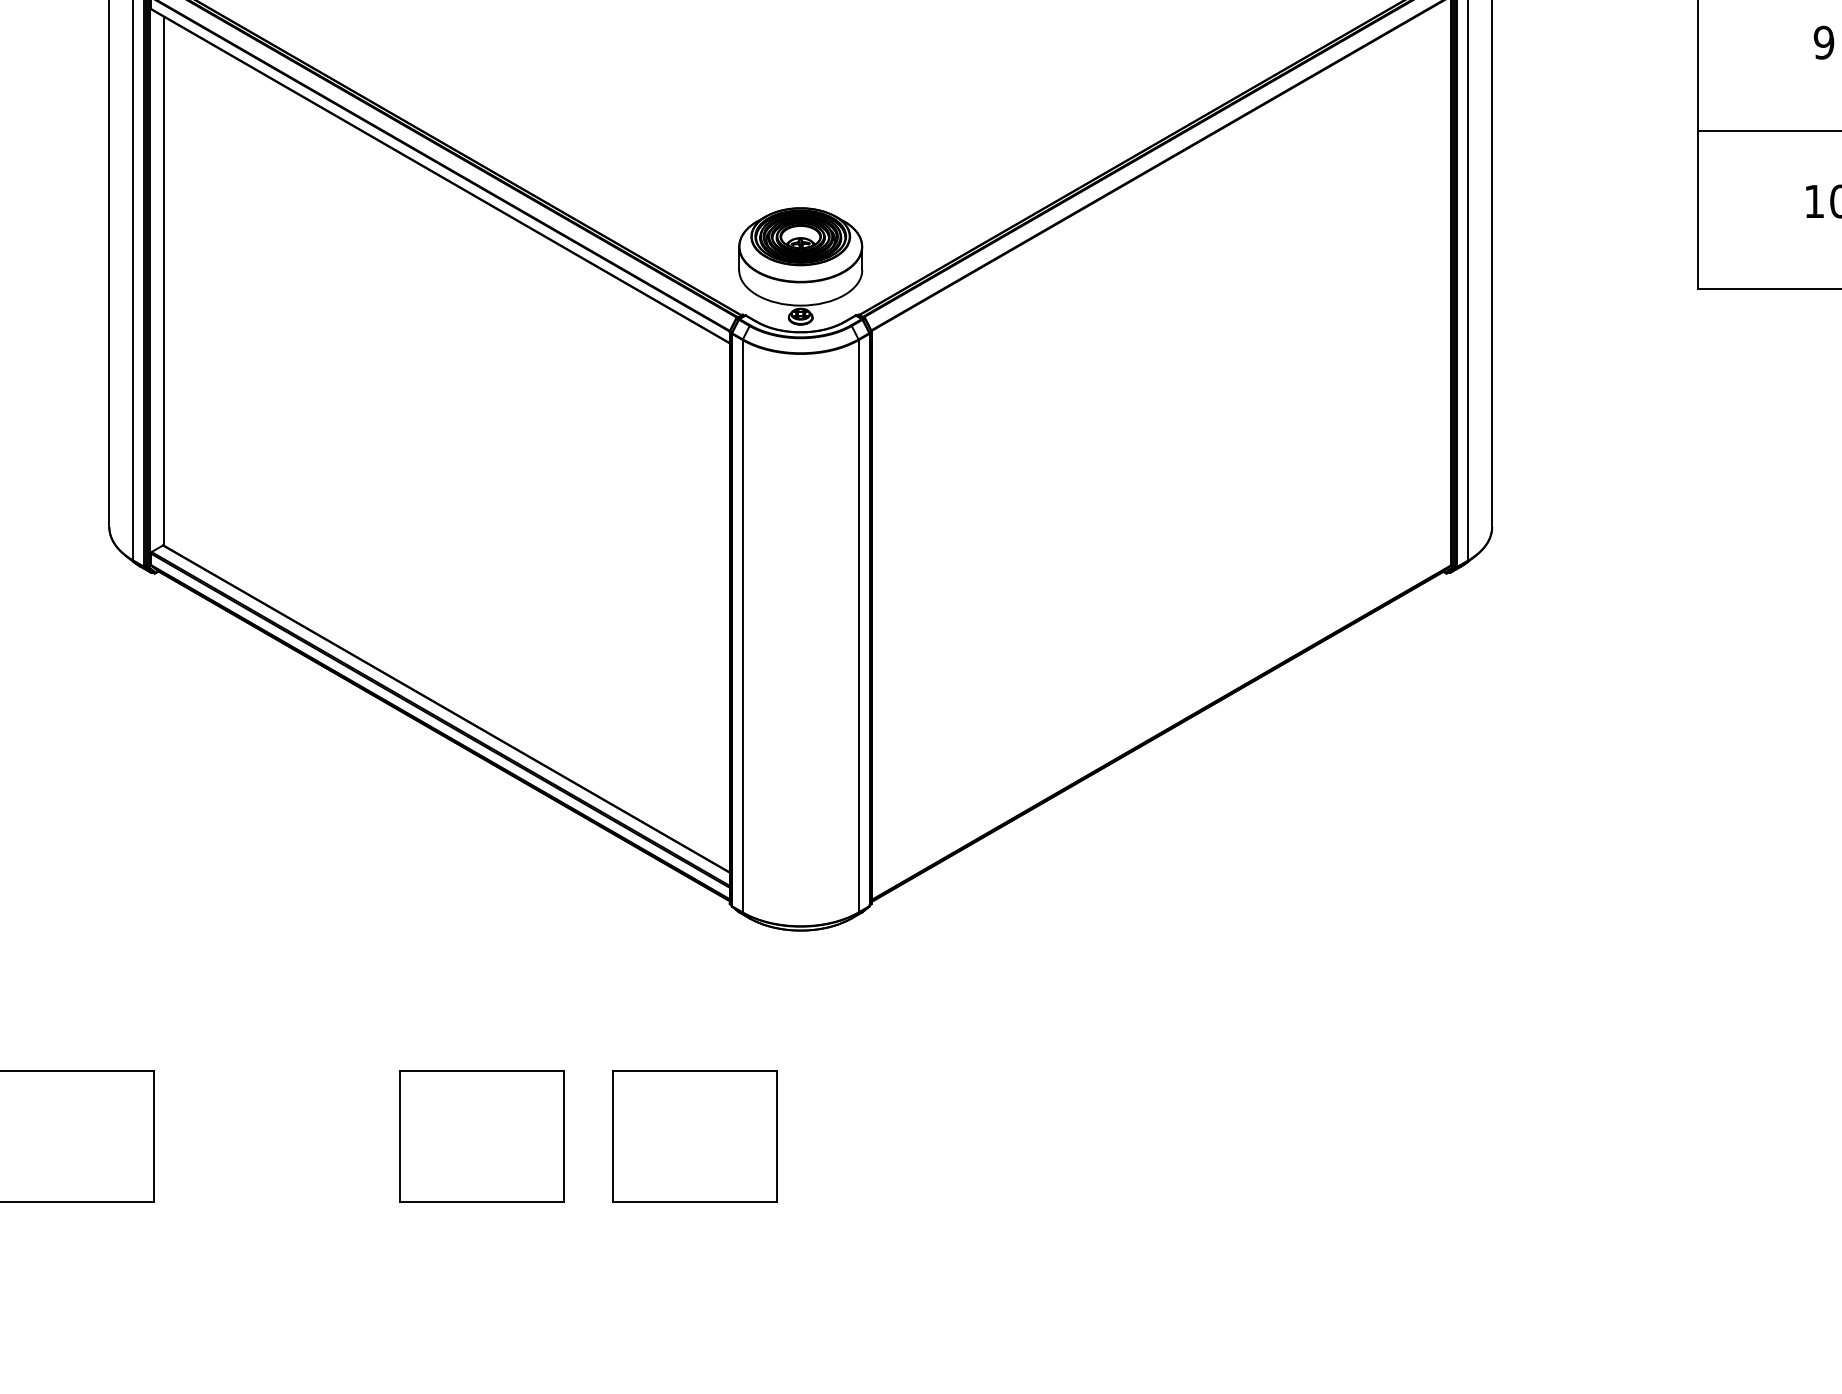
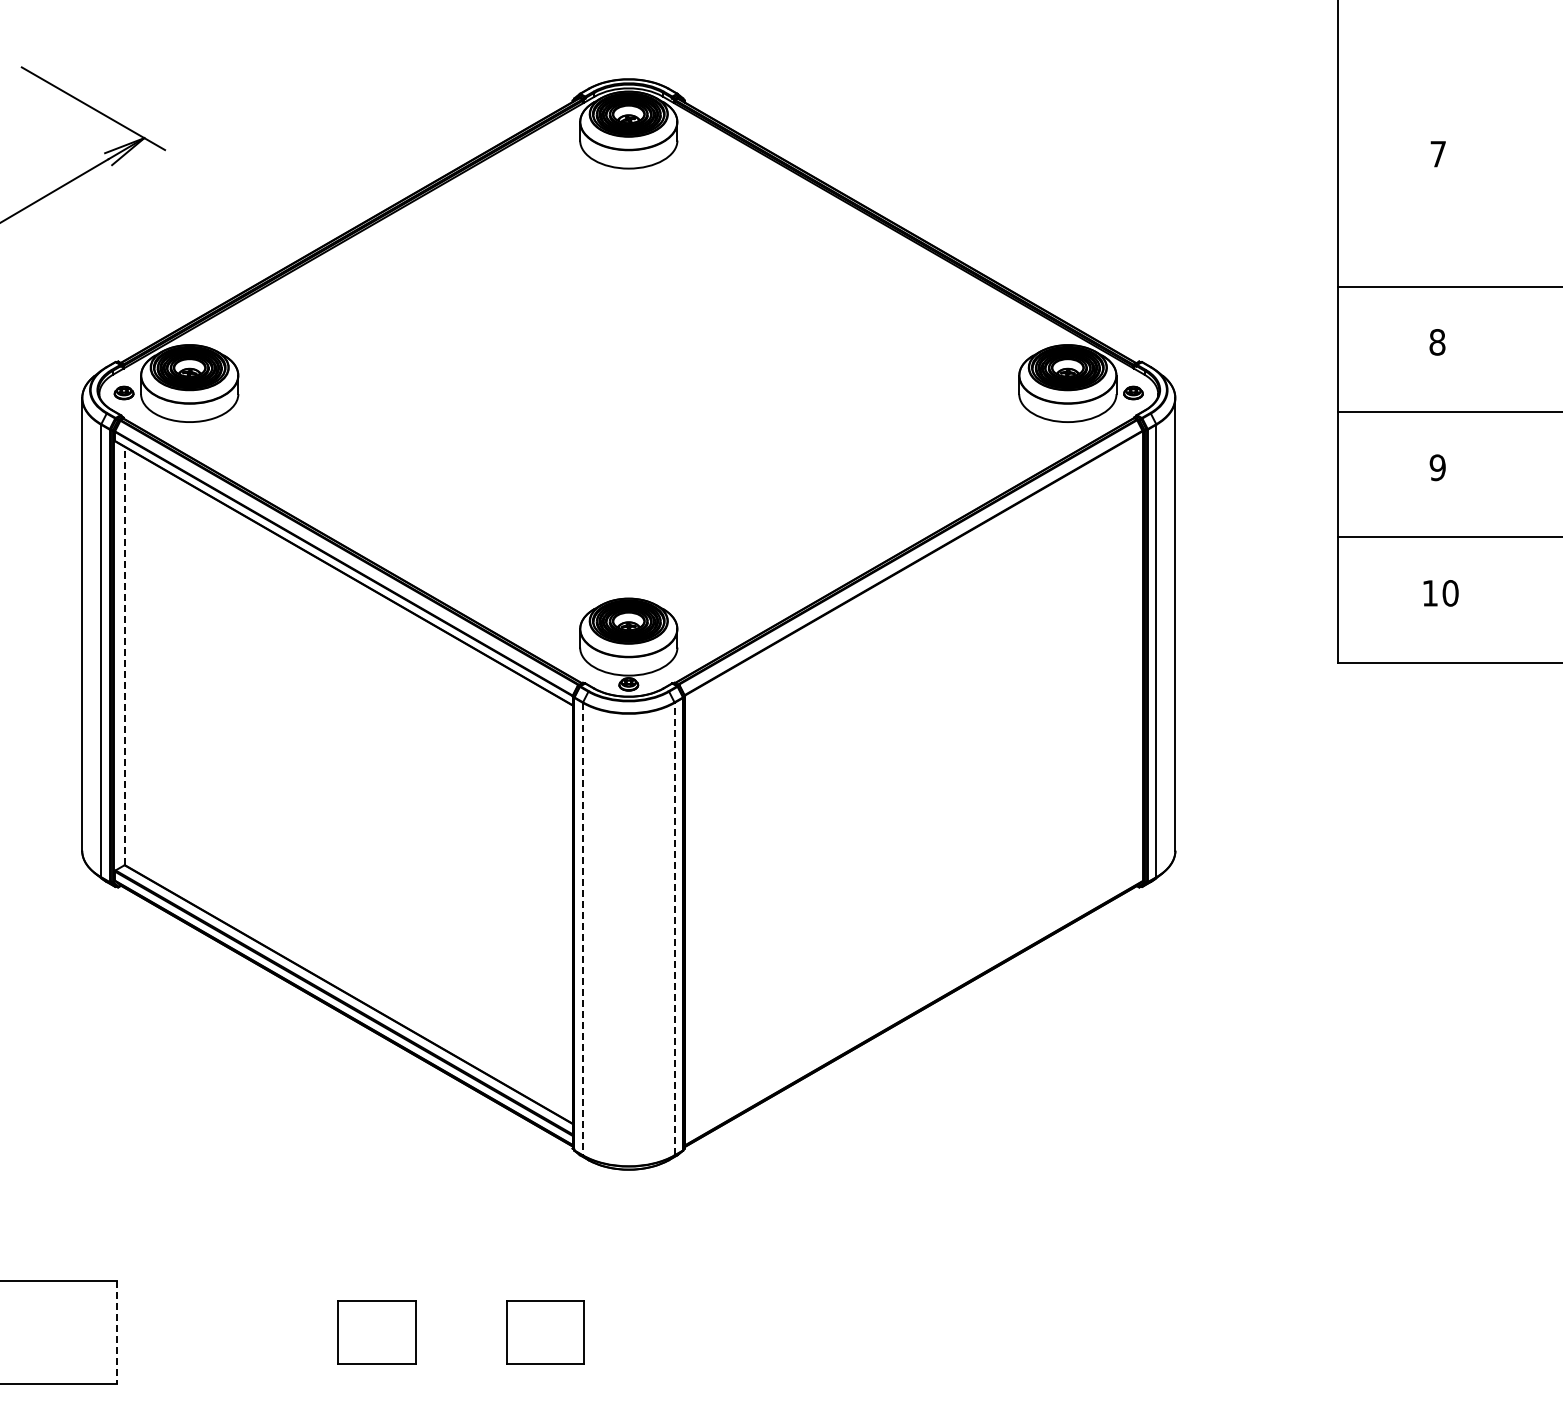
line: (164, 280) -> (125, 655), solid -> dashed
line: (858, 625) -> (674, 928), solid -> dashed
line: (742, 626) -> (582, 929), solid -> dashed
line: (154, 1136) -> (117, 1332), solid -> dashed
part: (481, 1136) -> (376, 1332), size x0.6
part: (695, 1136) -> (545, 1332), size x0.6

